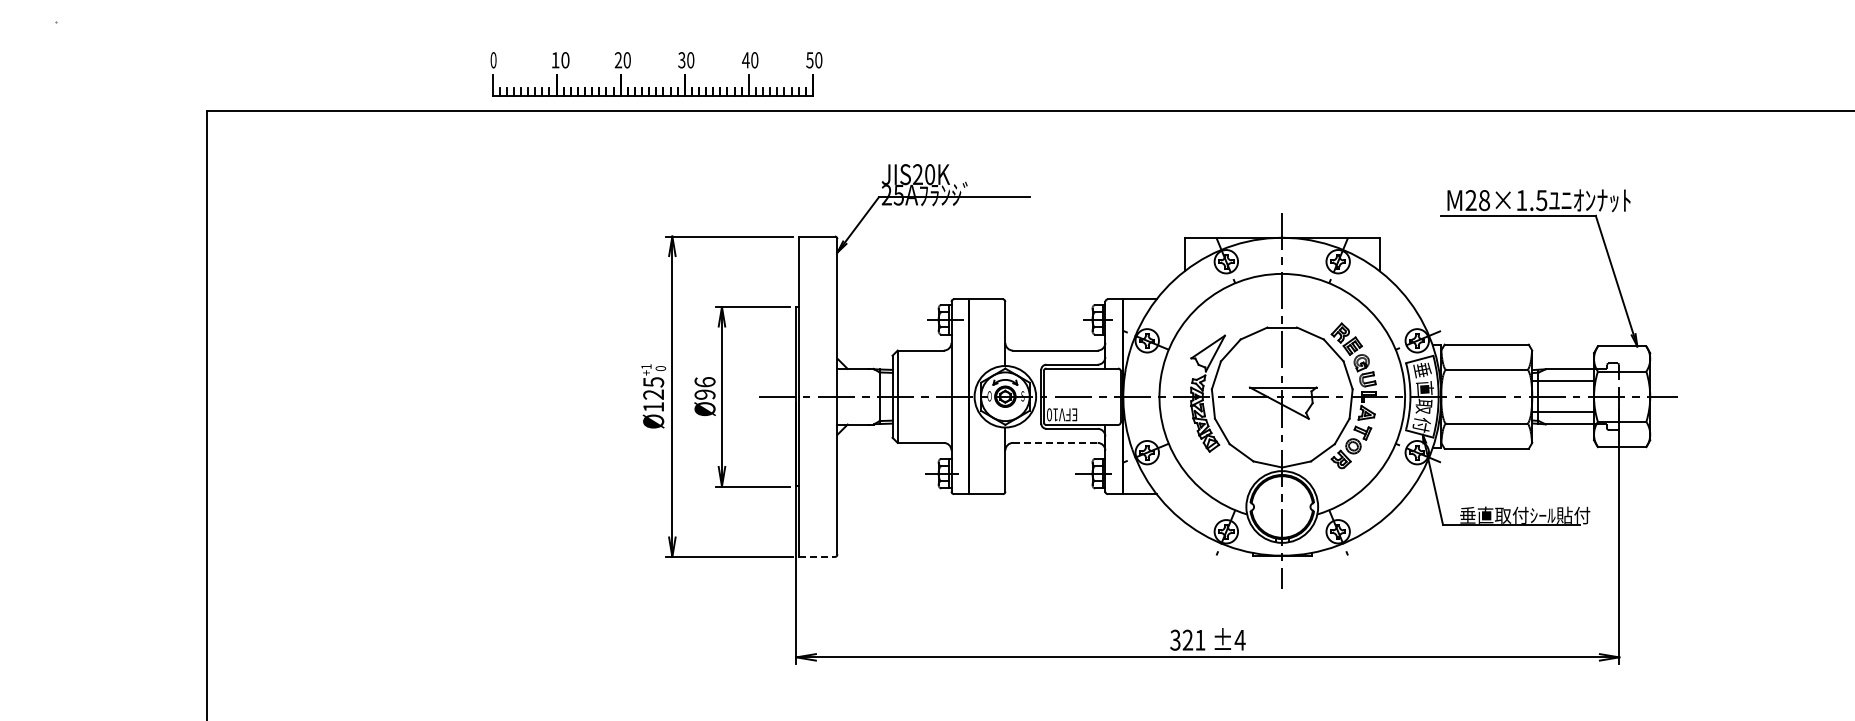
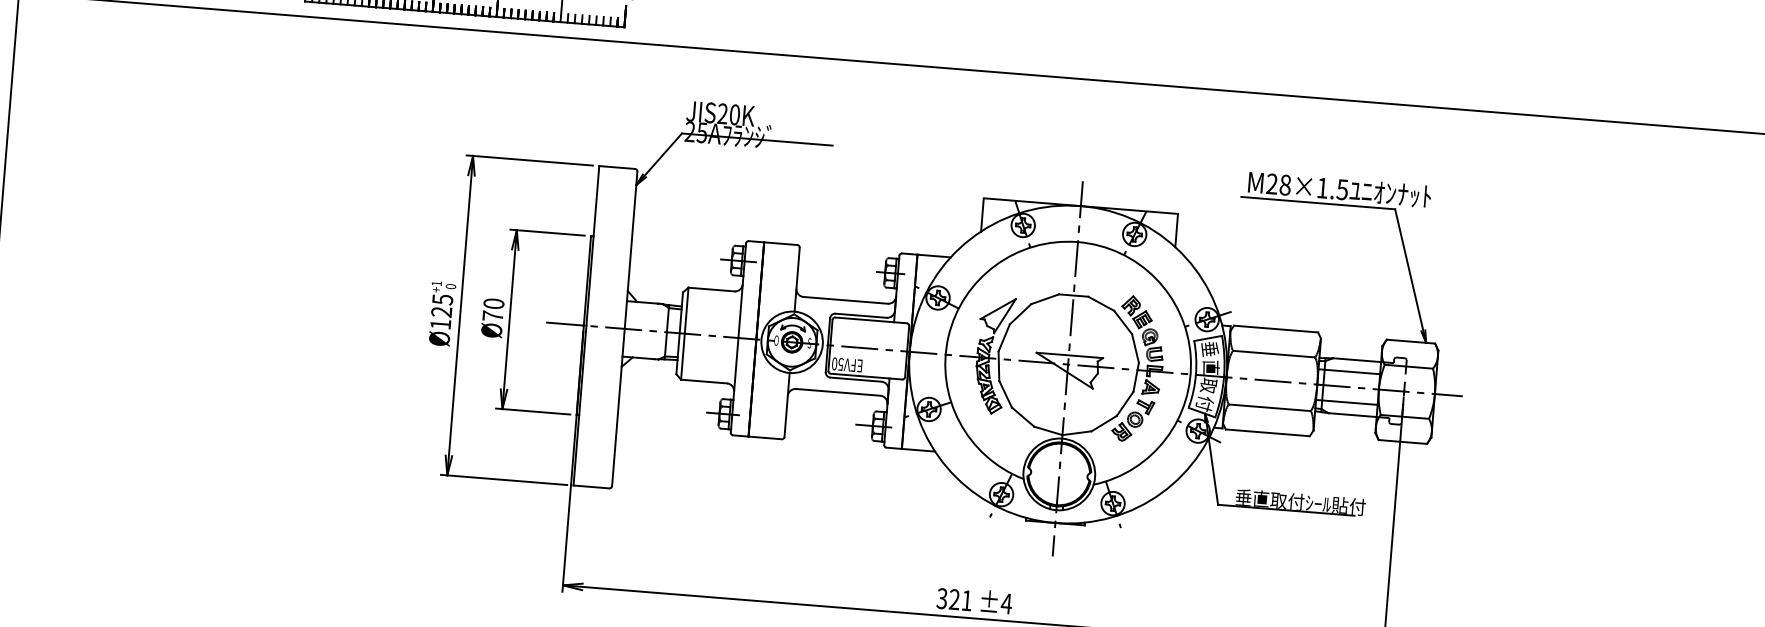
text: (704, 388) -> (492, 309), Ø96 -> Ø70
text: (1055, 414) -> (840, 364), EFV10 -> EFV50
line: (1055, 442) -> (838, 391), dashed -> solid
line: (816, 557) -> (590, 487), dashed -> solid

